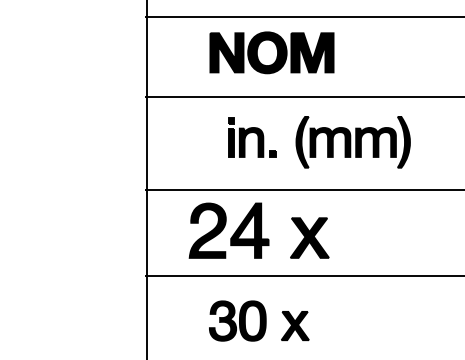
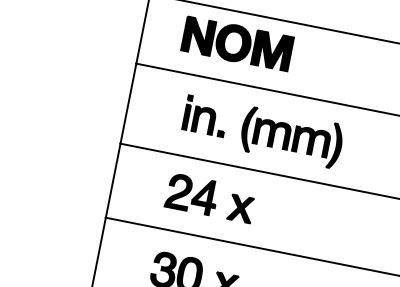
part: (271, 52) -> (237, 43), moved
part: (319, 142) -> (262, 132), moved
part: (258, 230) -> (210, 197), size x0.71

